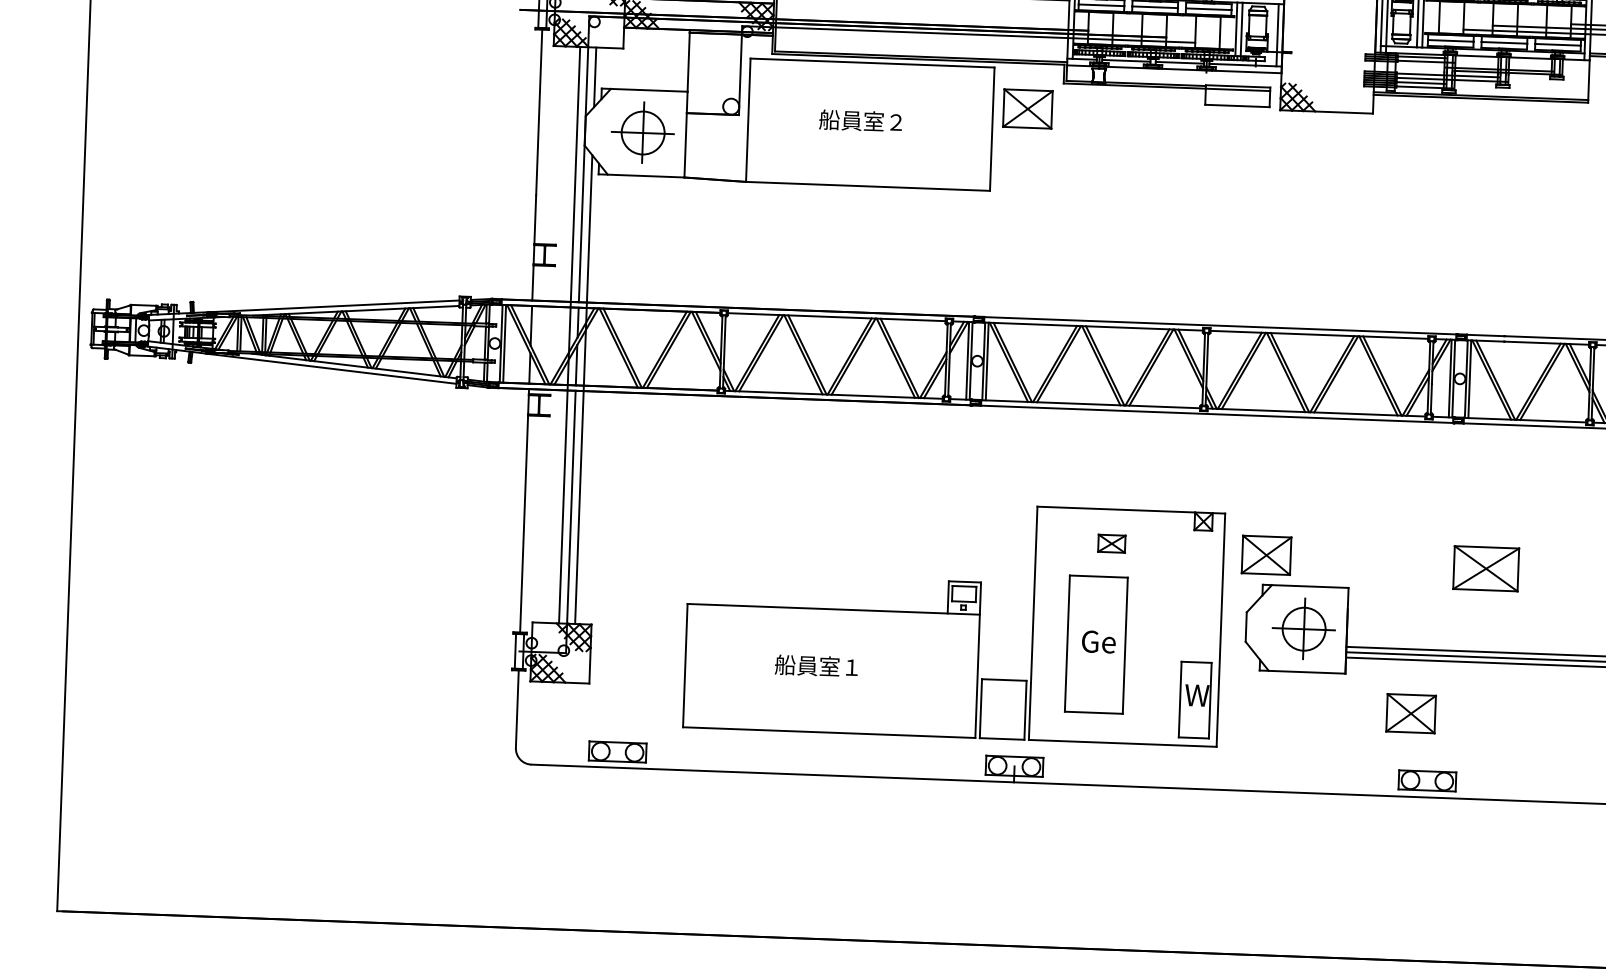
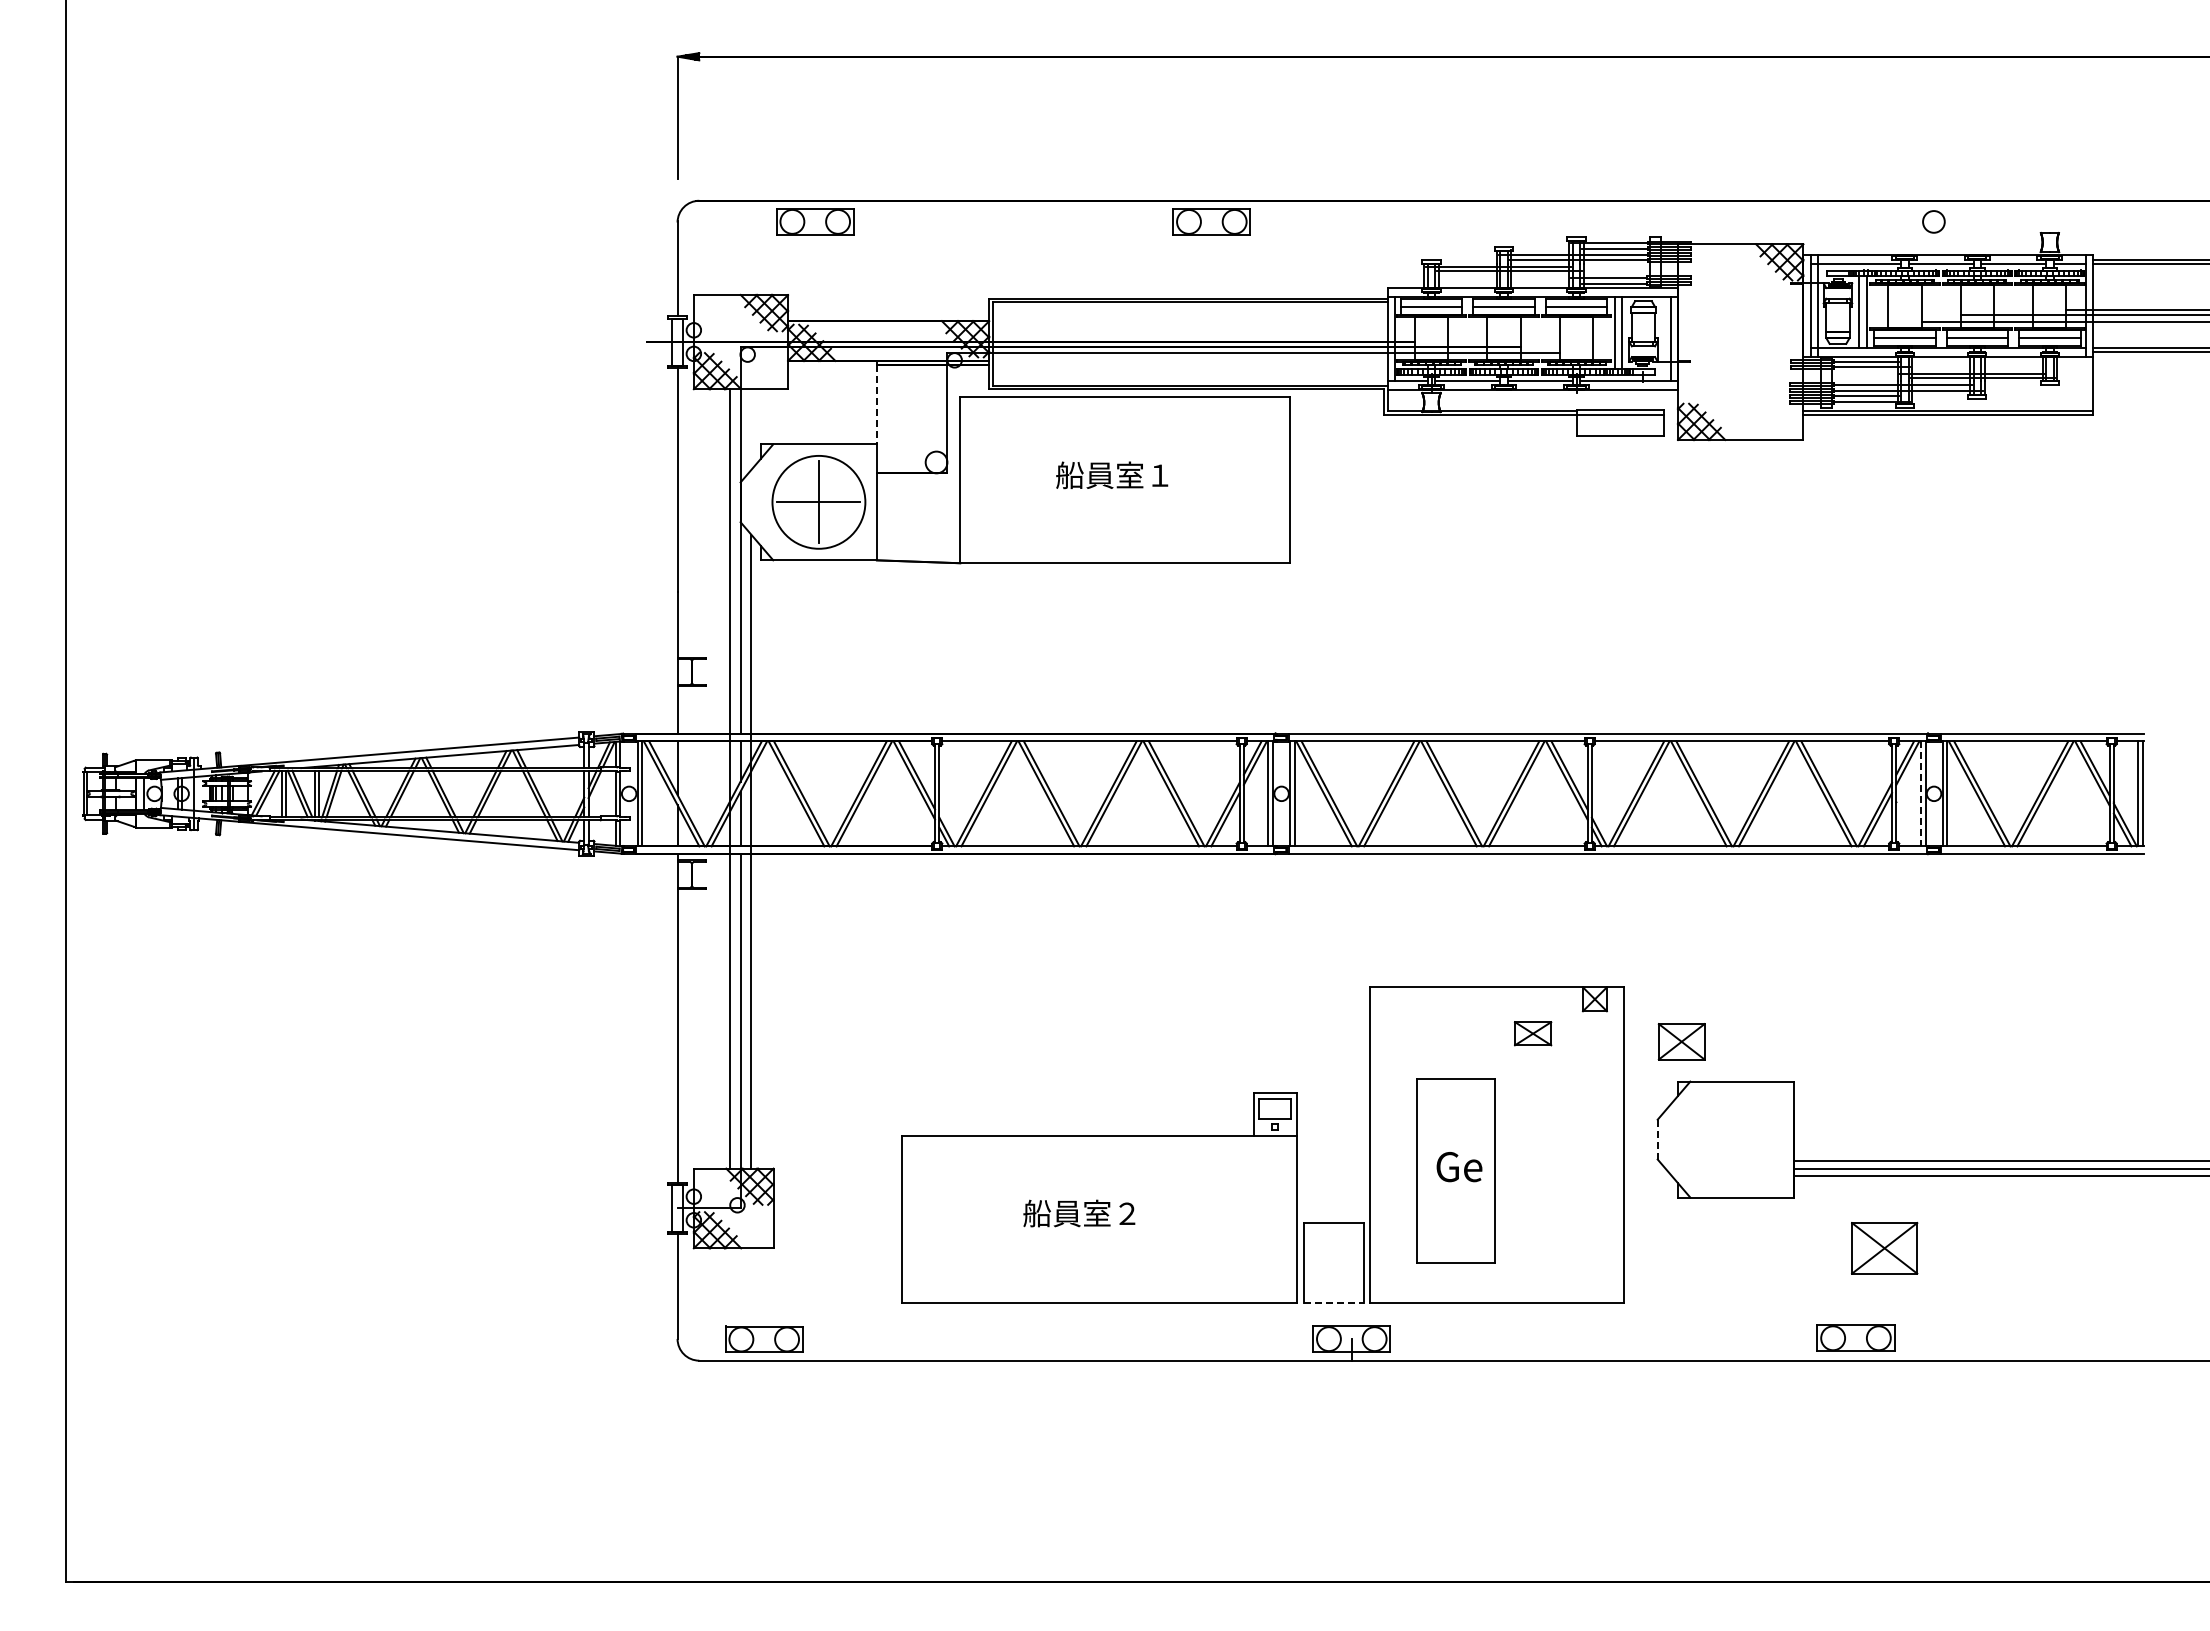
line: (688, 62) -> (876, 404), solid -> dashed
line: (595, 77) -> (751, 429), removed
part: (1027, 108) -> (1336, 450), removed
text: (896, 121) -> (1160, 474), 船員室２ -> 船員室１
circle: (642, 133) -> (818, 502), size x1.6
line: (1449, 378) -> (1920, 793), solid -> dashed
part: (1112, 543) -> (1533, 1033), moved
part: (1266, 555) -> (1681, 1041), size x0.7
part: (1485, 568) -> (1978, 1048), removed
line: (1246, 627) -> (1657, 1139), solid -> dashed
part: (1303, 628) -> (1735, 1138), removed
text: (852, 667) -> (1127, 1213), 船員室１ -> 船員室２
part: (1195, 699) -> (1592, 1240), removed
line: (1002, 738) -> (1334, 1302), solid -> dashed
part: (617, 751) -> (764, 1338), moved
part: (1427, 780) -> (1855, 1337), moved

